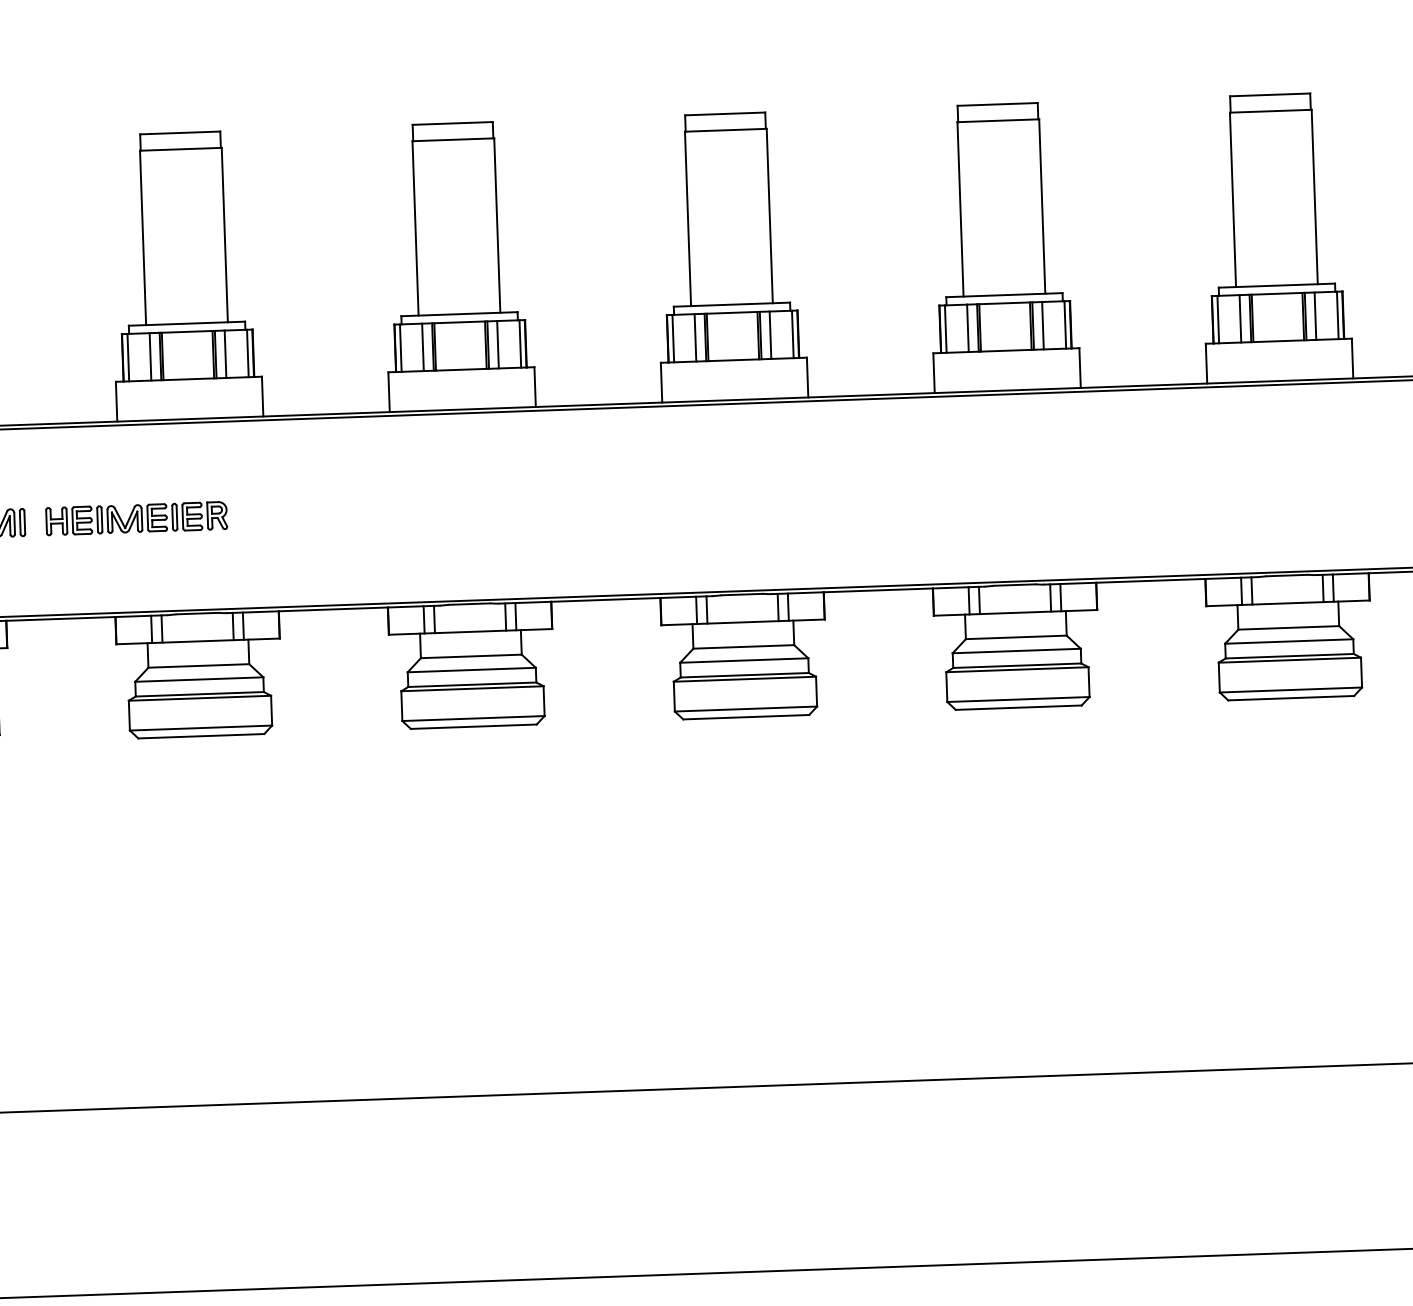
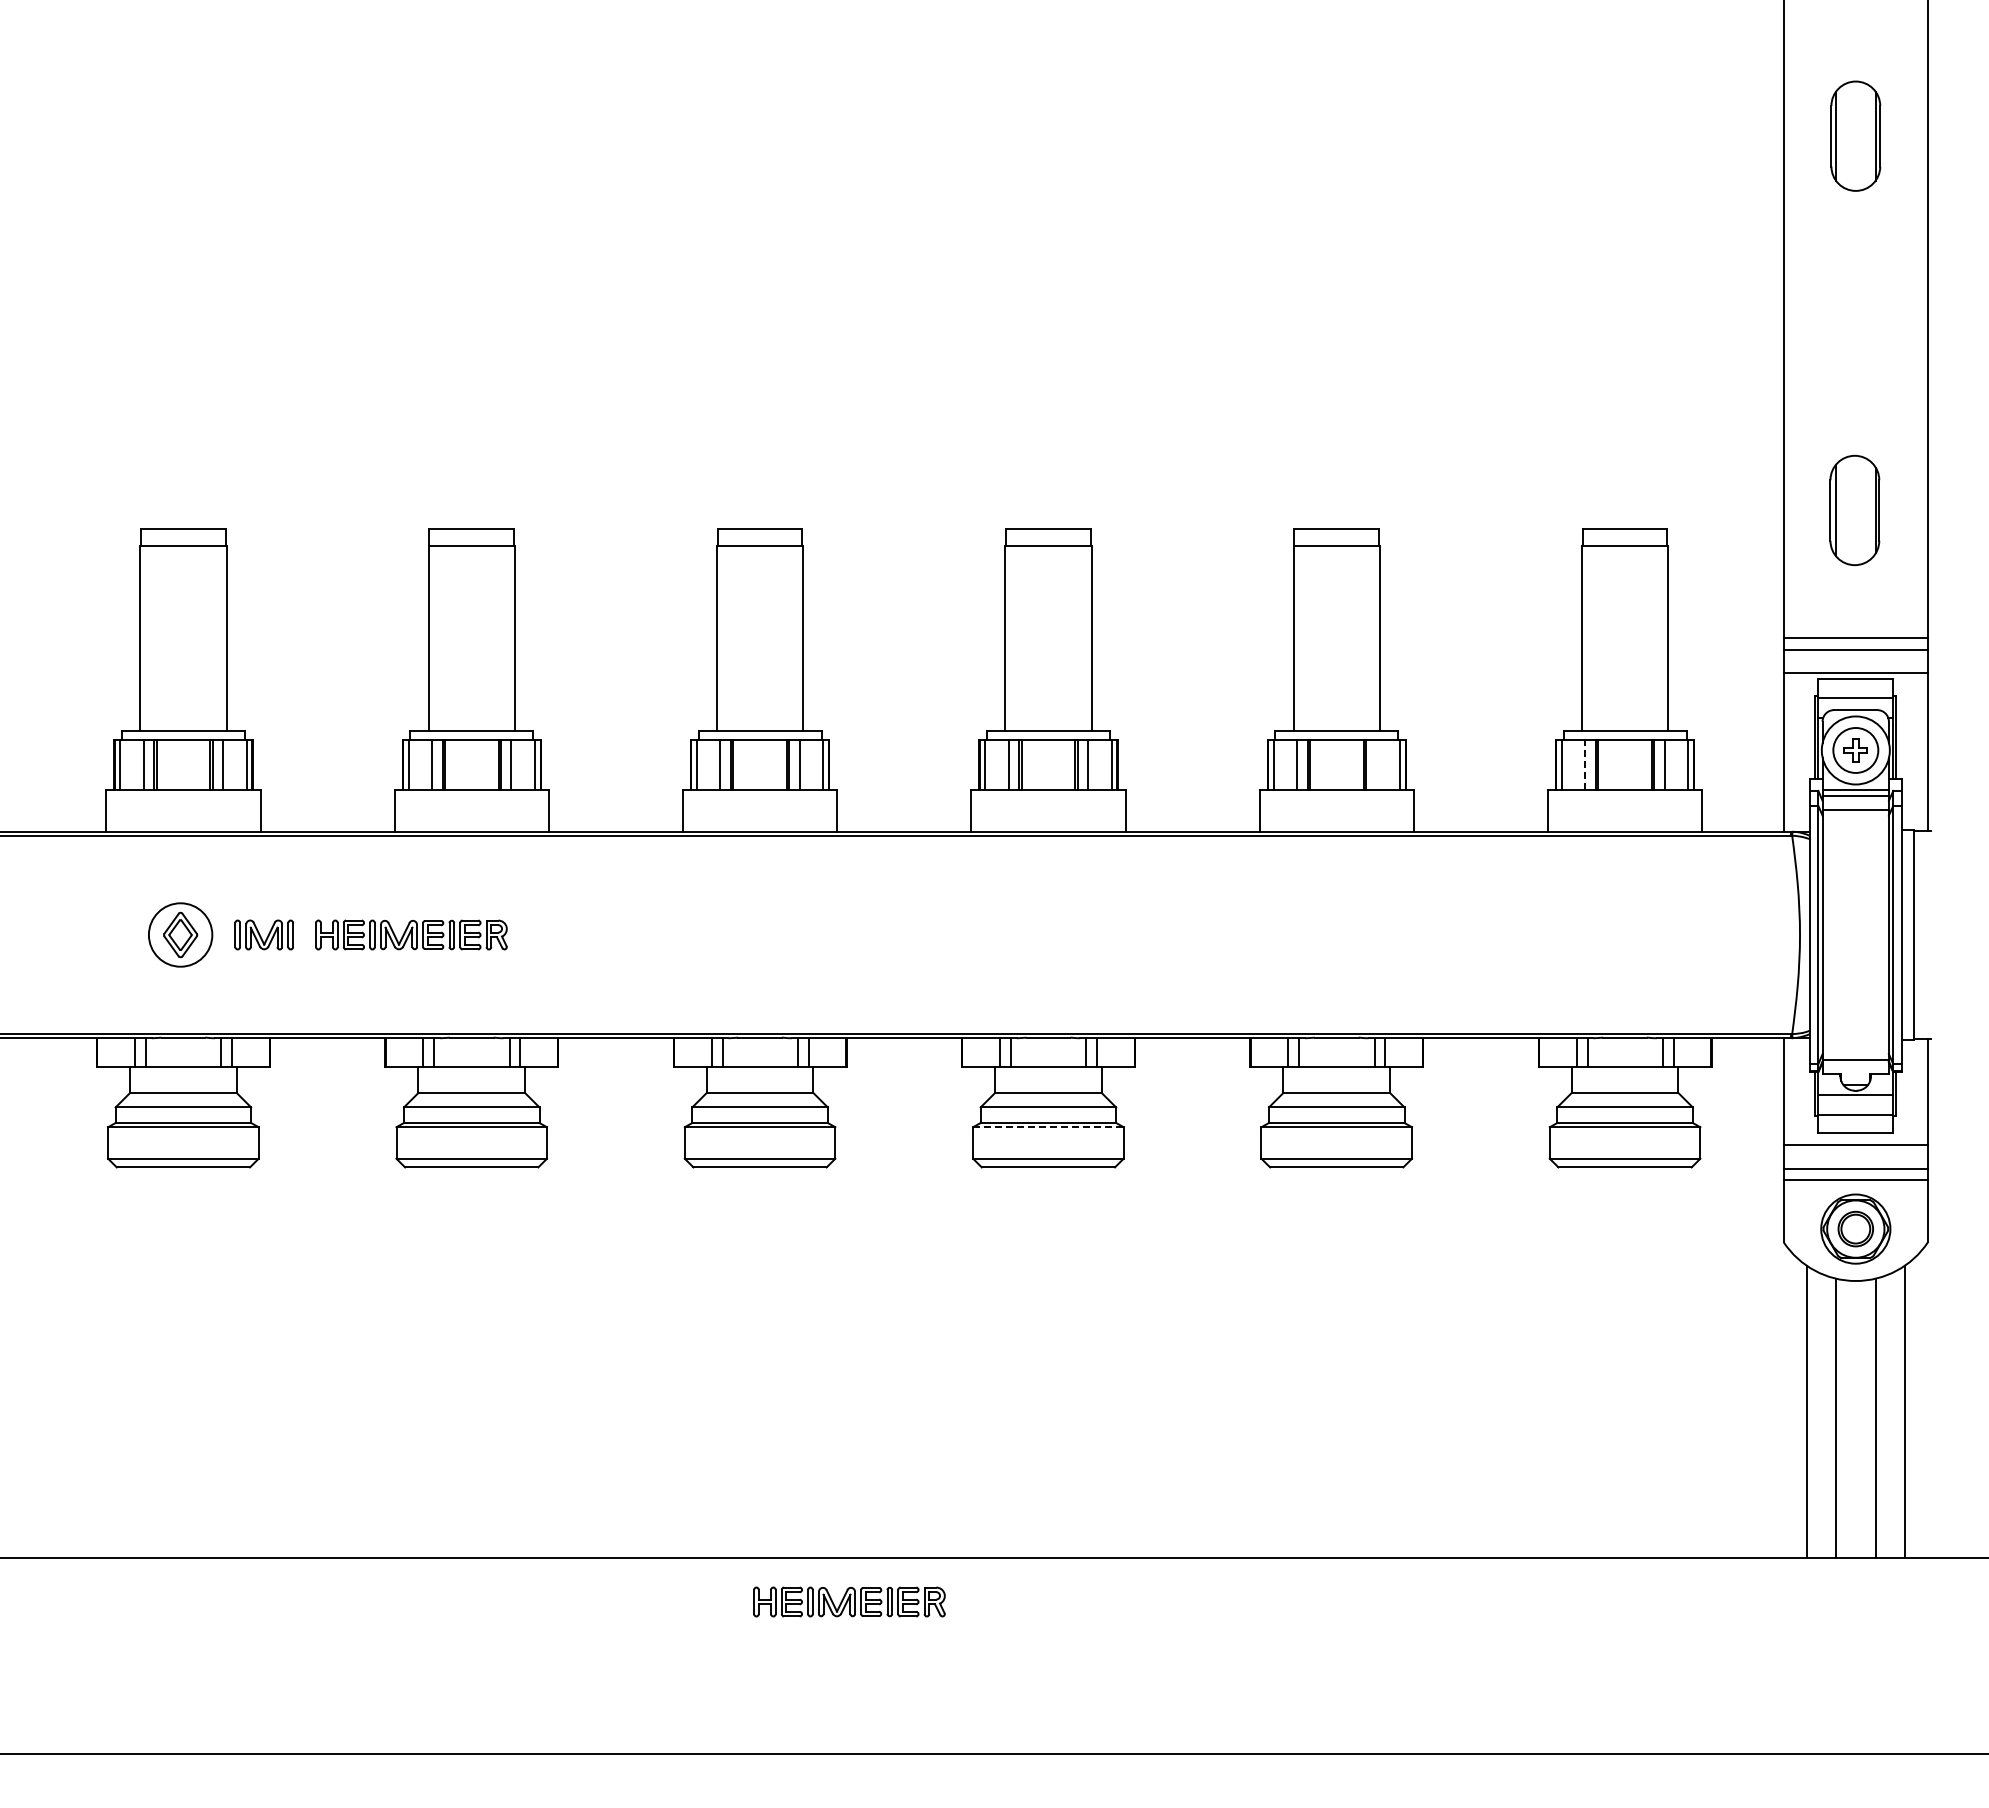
line: (1240, 318) -> (1585, 764), solid -> dashed
line: (1043, 325) -> (1376, 764), removed
line: (745, 679) -> (1048, 1127), solid -> dashed
part: (572, 1133) -> (849, 1601), added

